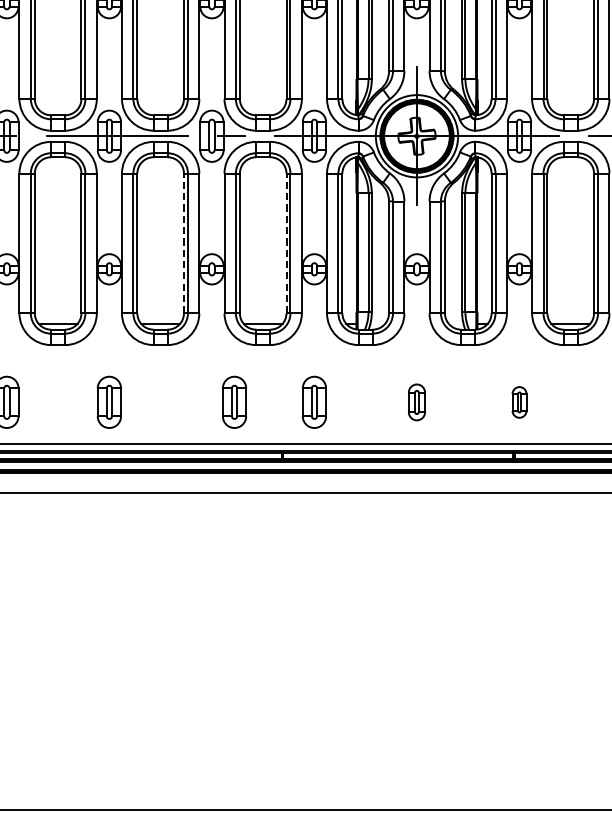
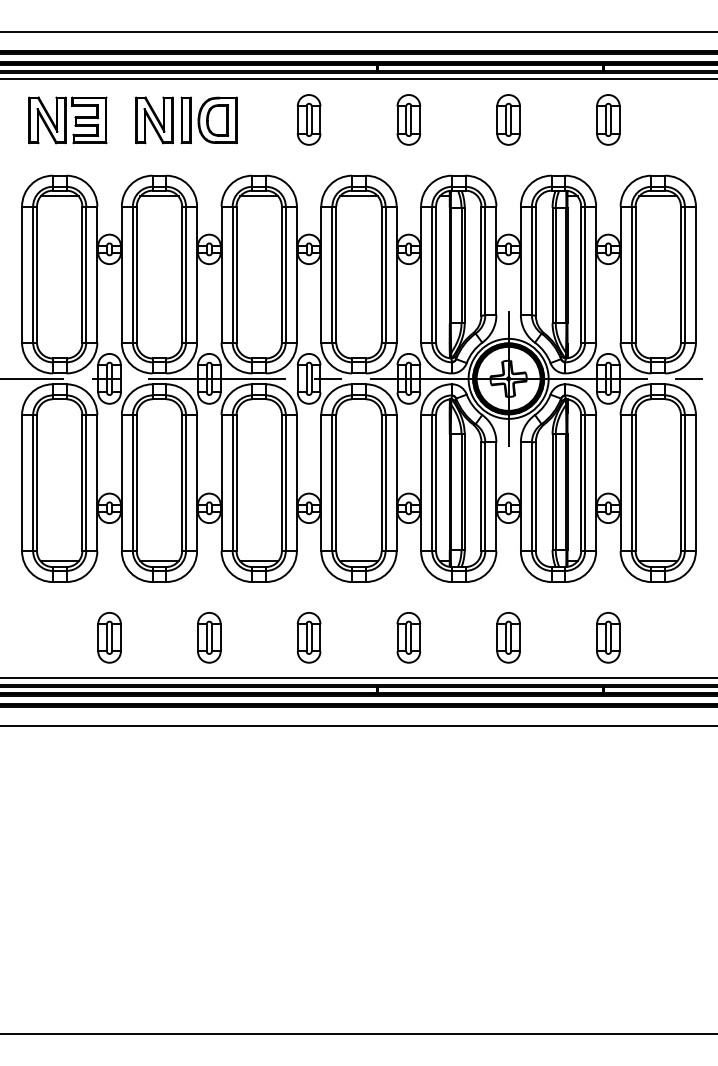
line: (183, 242) -> (281, 482), dashed -> solid
line: (286, 242) -> (381, 482), dashed -> solid
part: (233, 402) -> (308, 637), moved
part: (416, 402) -> (508, 637), size x1.43
part: (519, 402) -> (608, 637), size x1.67

